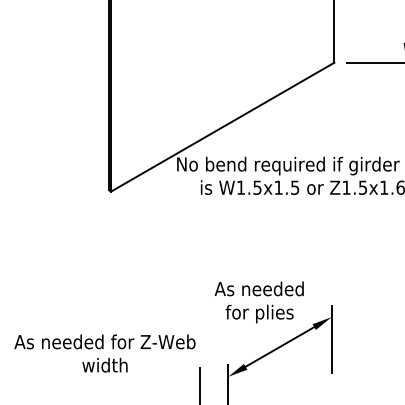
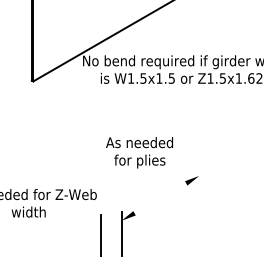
text: (258, 302) -> (138, 152), moved
line: (331, 339) -> (199, 192), removed
line: (279, 346) -> (160, 197), removed

